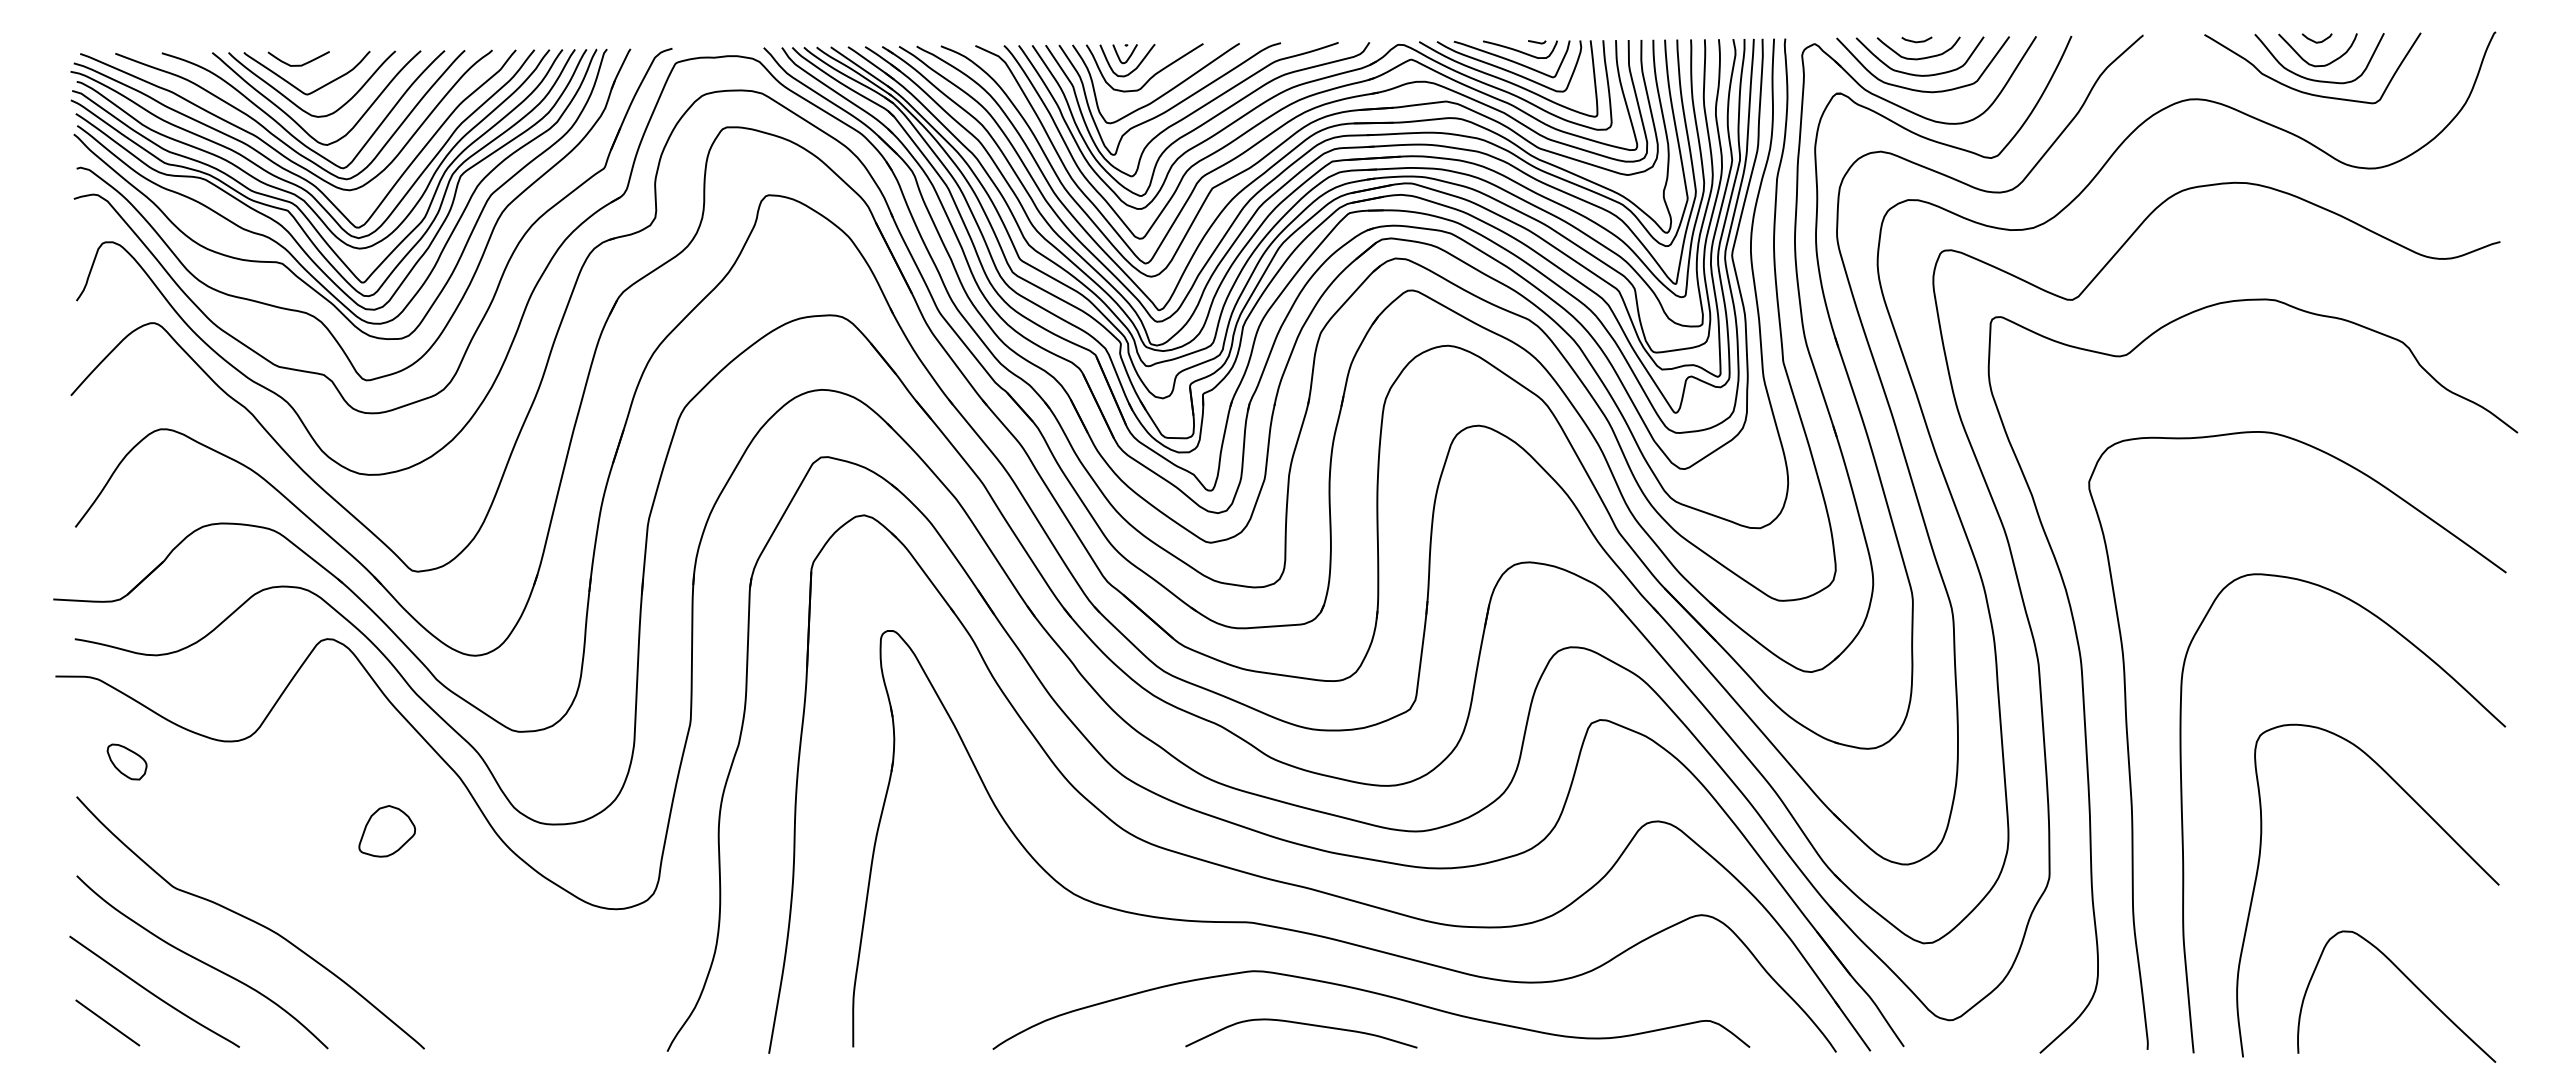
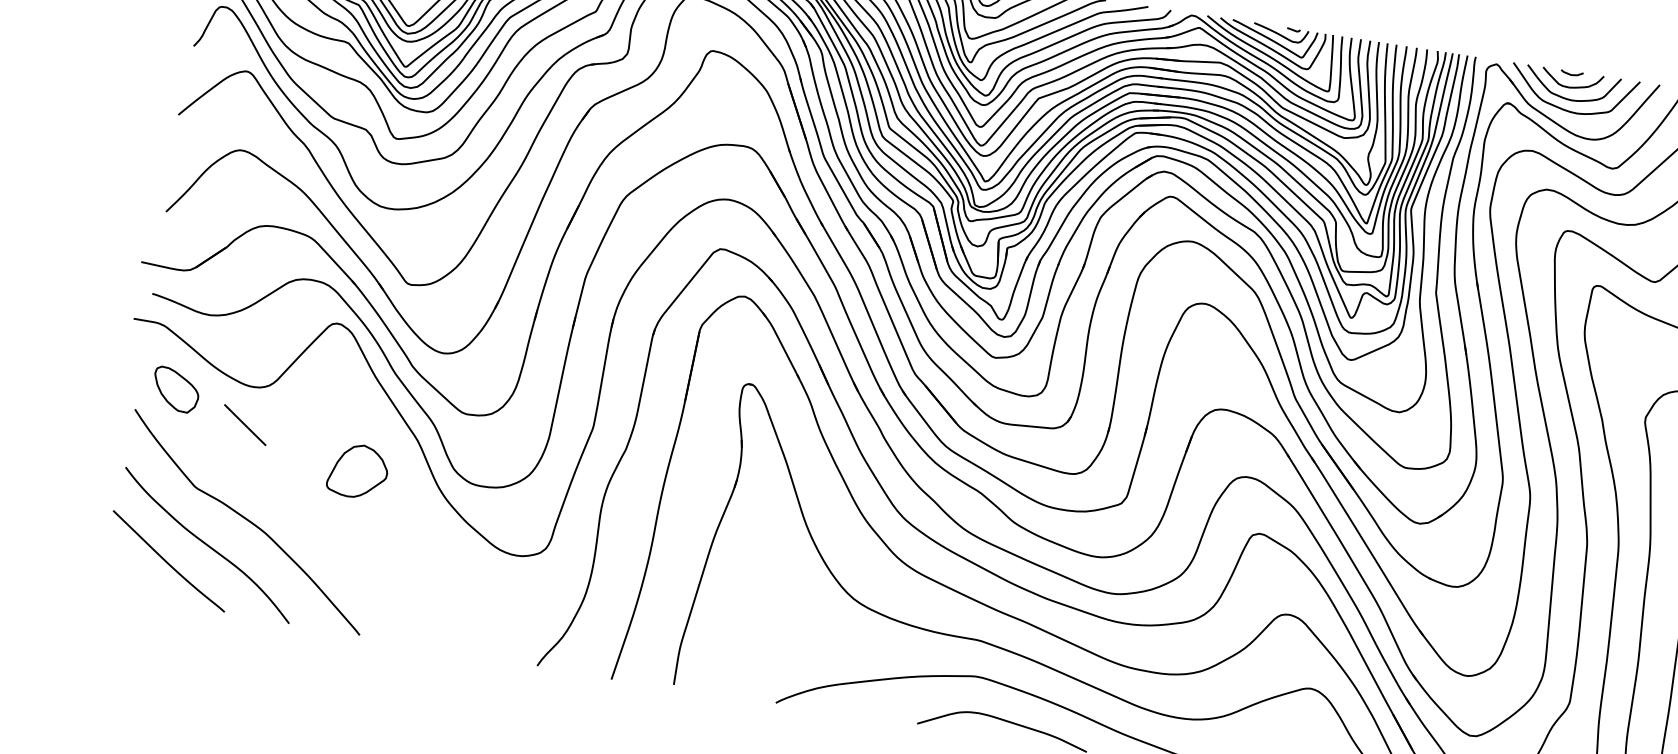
part: (126, 761) -> (175, 389), size x1.6
part: (387, 831) -> (358, 471), size x1.4
line: (107, 1022) -> (245, 424), moved

